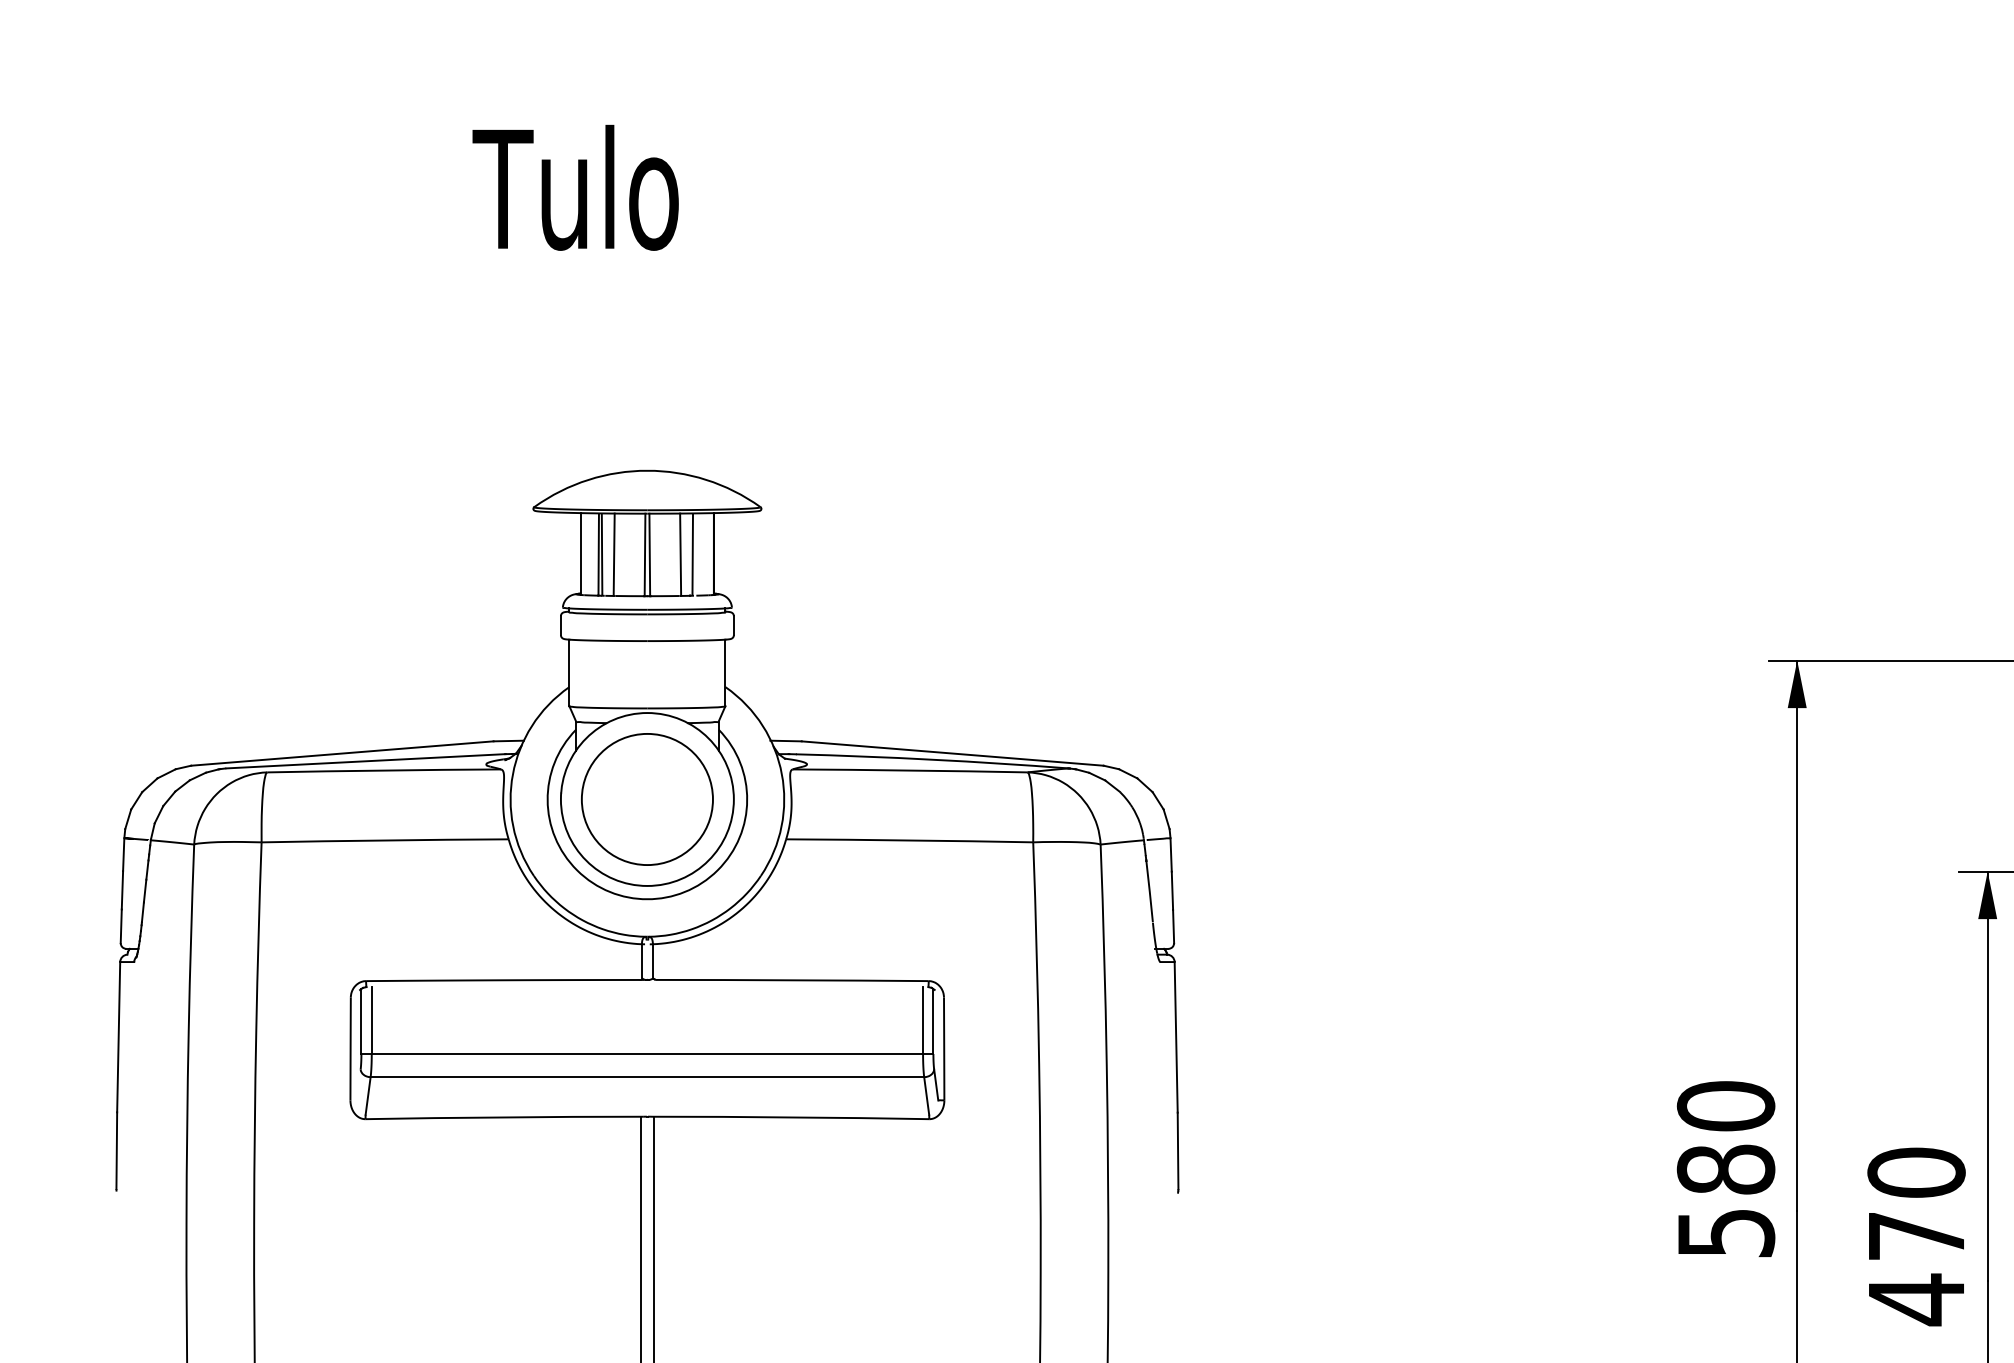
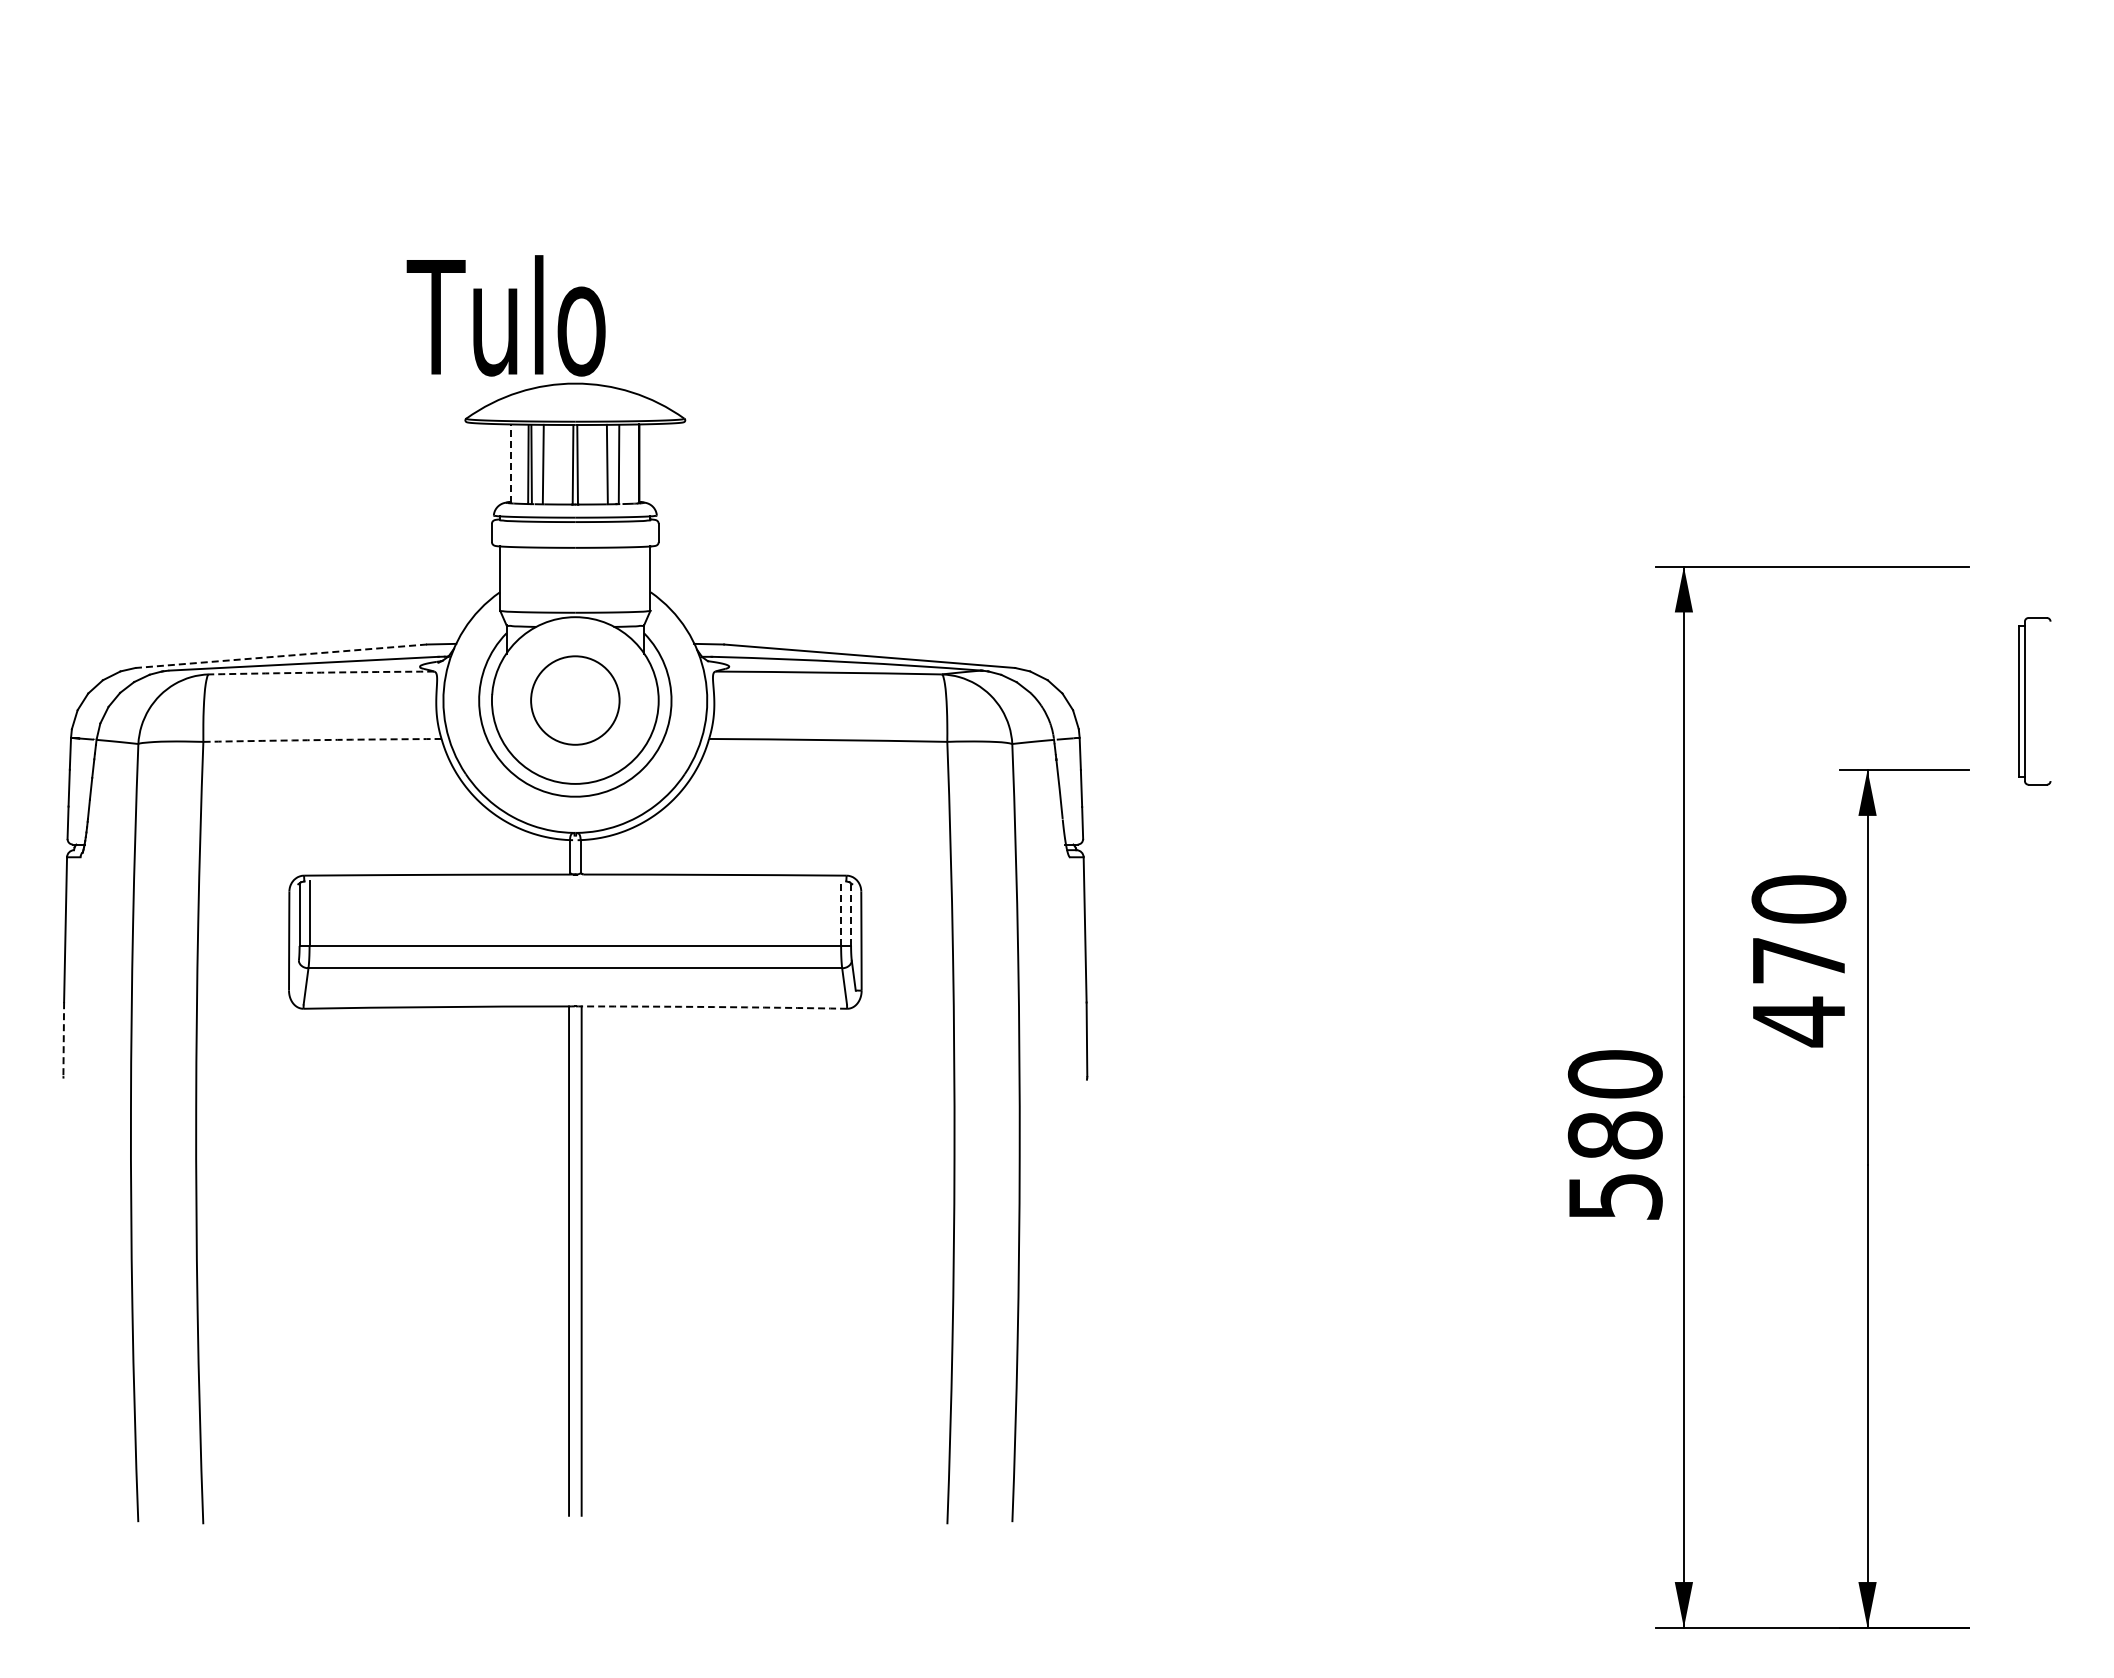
text: (574, 187) -> (505, 315), moved
line: (581, 553) -> (511, 463), solid -> dashed
line: (341, 753) -> (280, 656), solid -> dashed
arc: (384, 770) -> (321, 672), solid -> dashed
circle: (647, 799) -> (575, 700), size x0.7
arc: (385, 840) -> (322, 740), solid -> dashed
line: (923, 1020) -> (841, 913), solid -> dashed
line: (933, 1021) -> (851, 914), solid -> dashed
arc: (791, 1117) -> (714, 1007), solid -> dashed
line: (116, 1151) -> (63, 1039), solid -> dashed
text: (1725, 1168) -> (1614, 1134), moved
text: (1916, 1237) -> (1798, 961), moved

